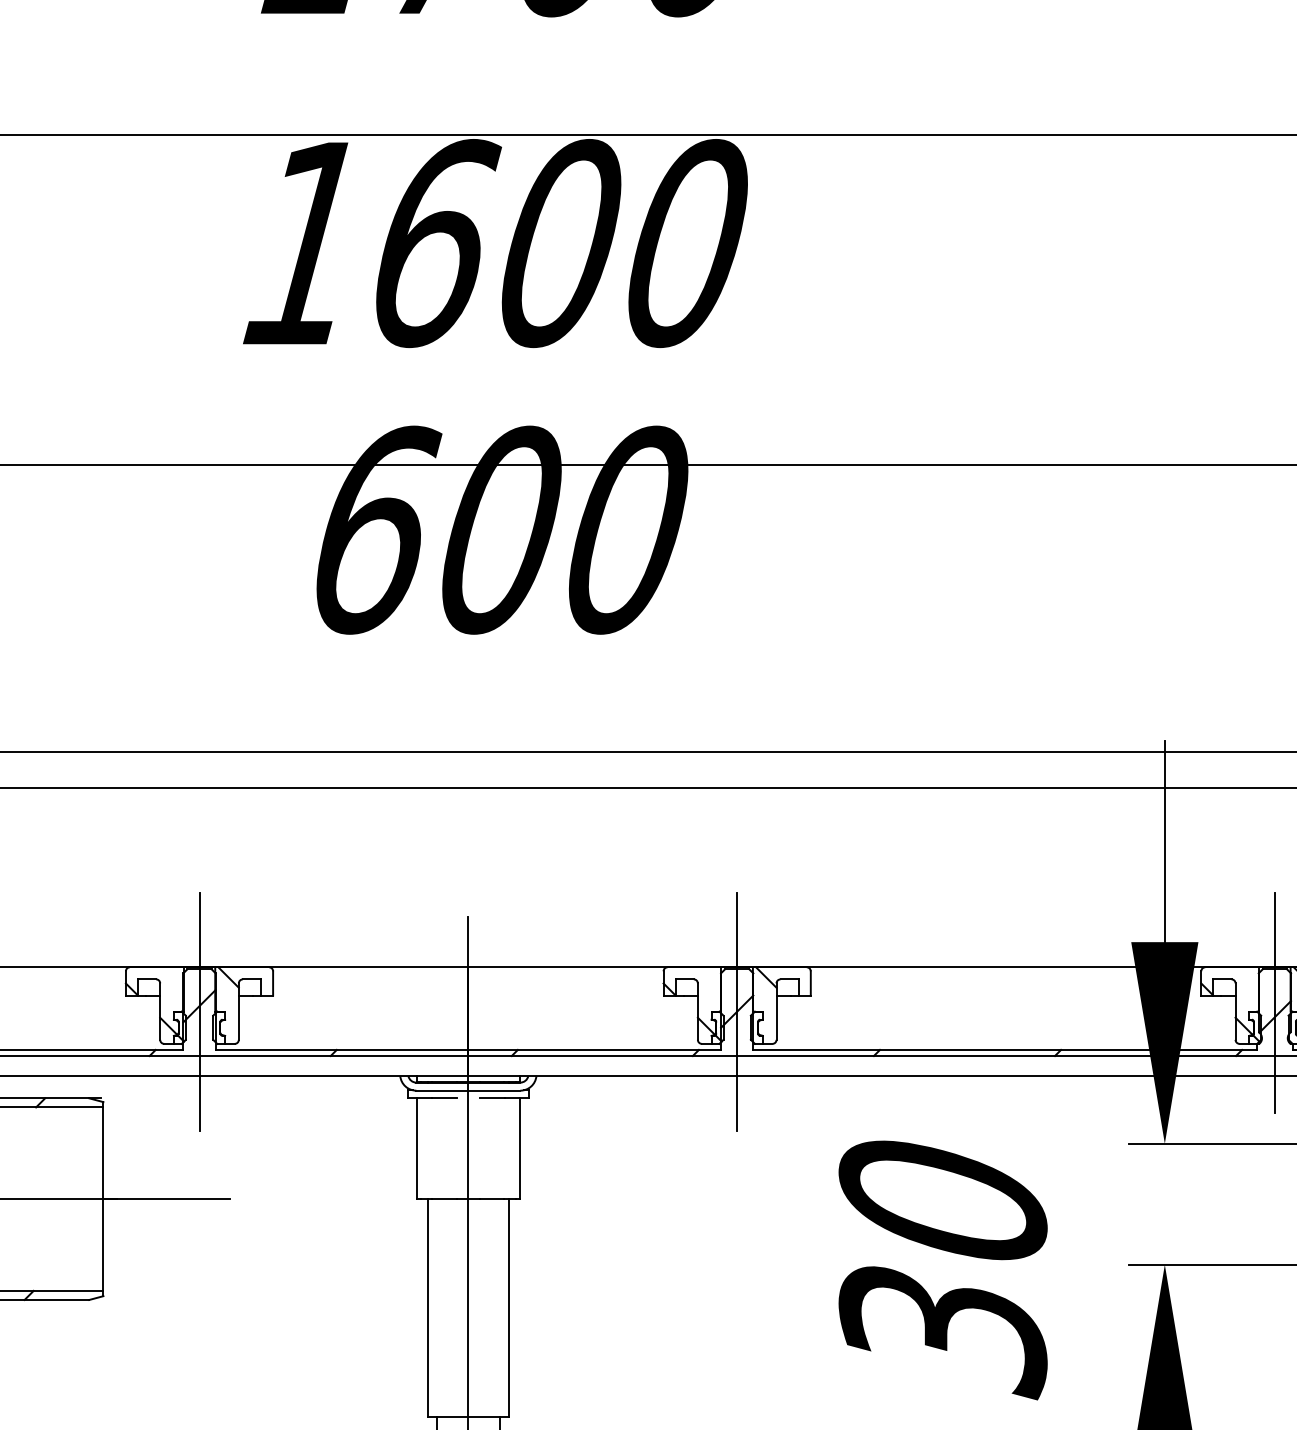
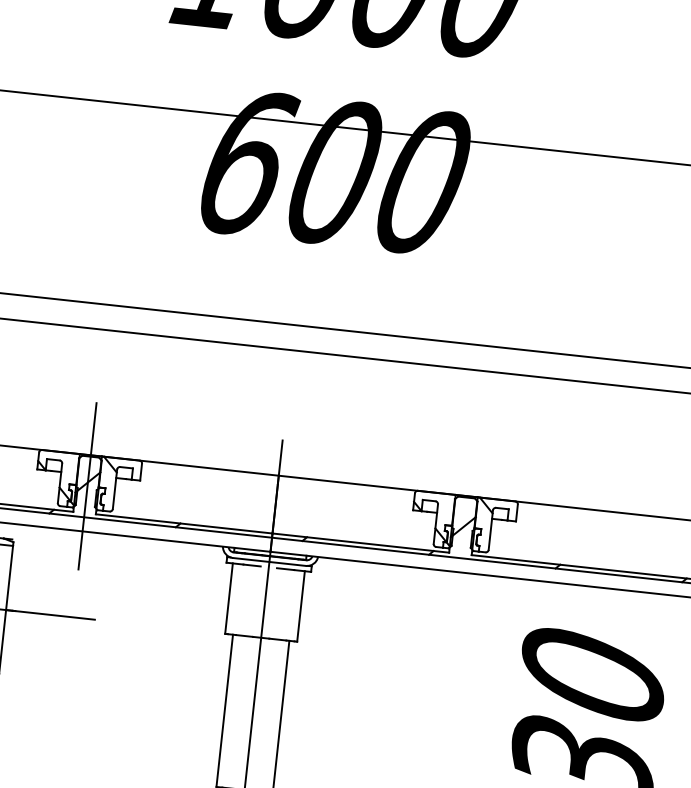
line: (737, 1011) -> (463, 527), removed

